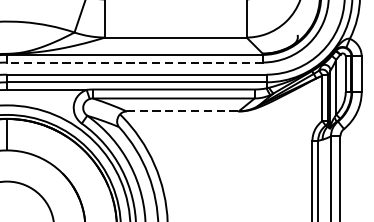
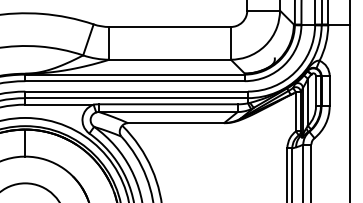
line: (135, 62) -> (135, 81), dashed -> solid
line: (184, 111) -> (177, 123), dashed -> solid

